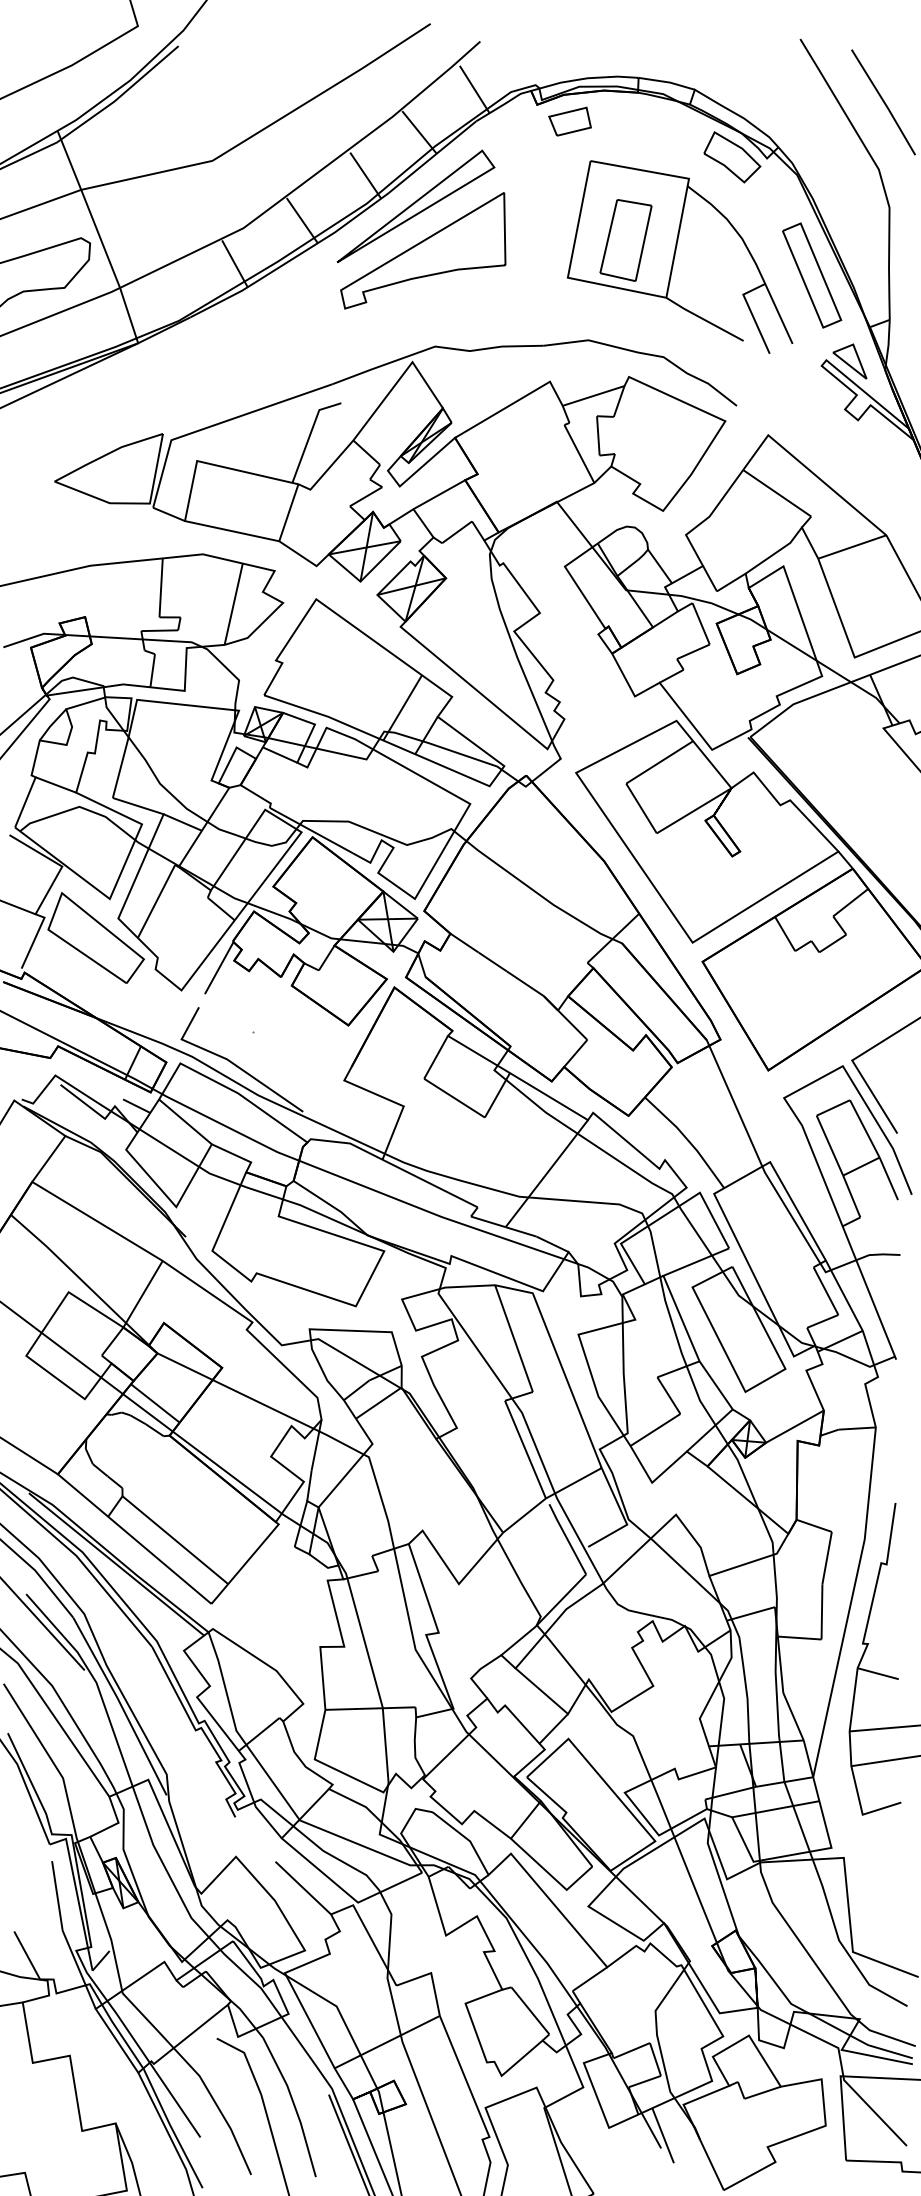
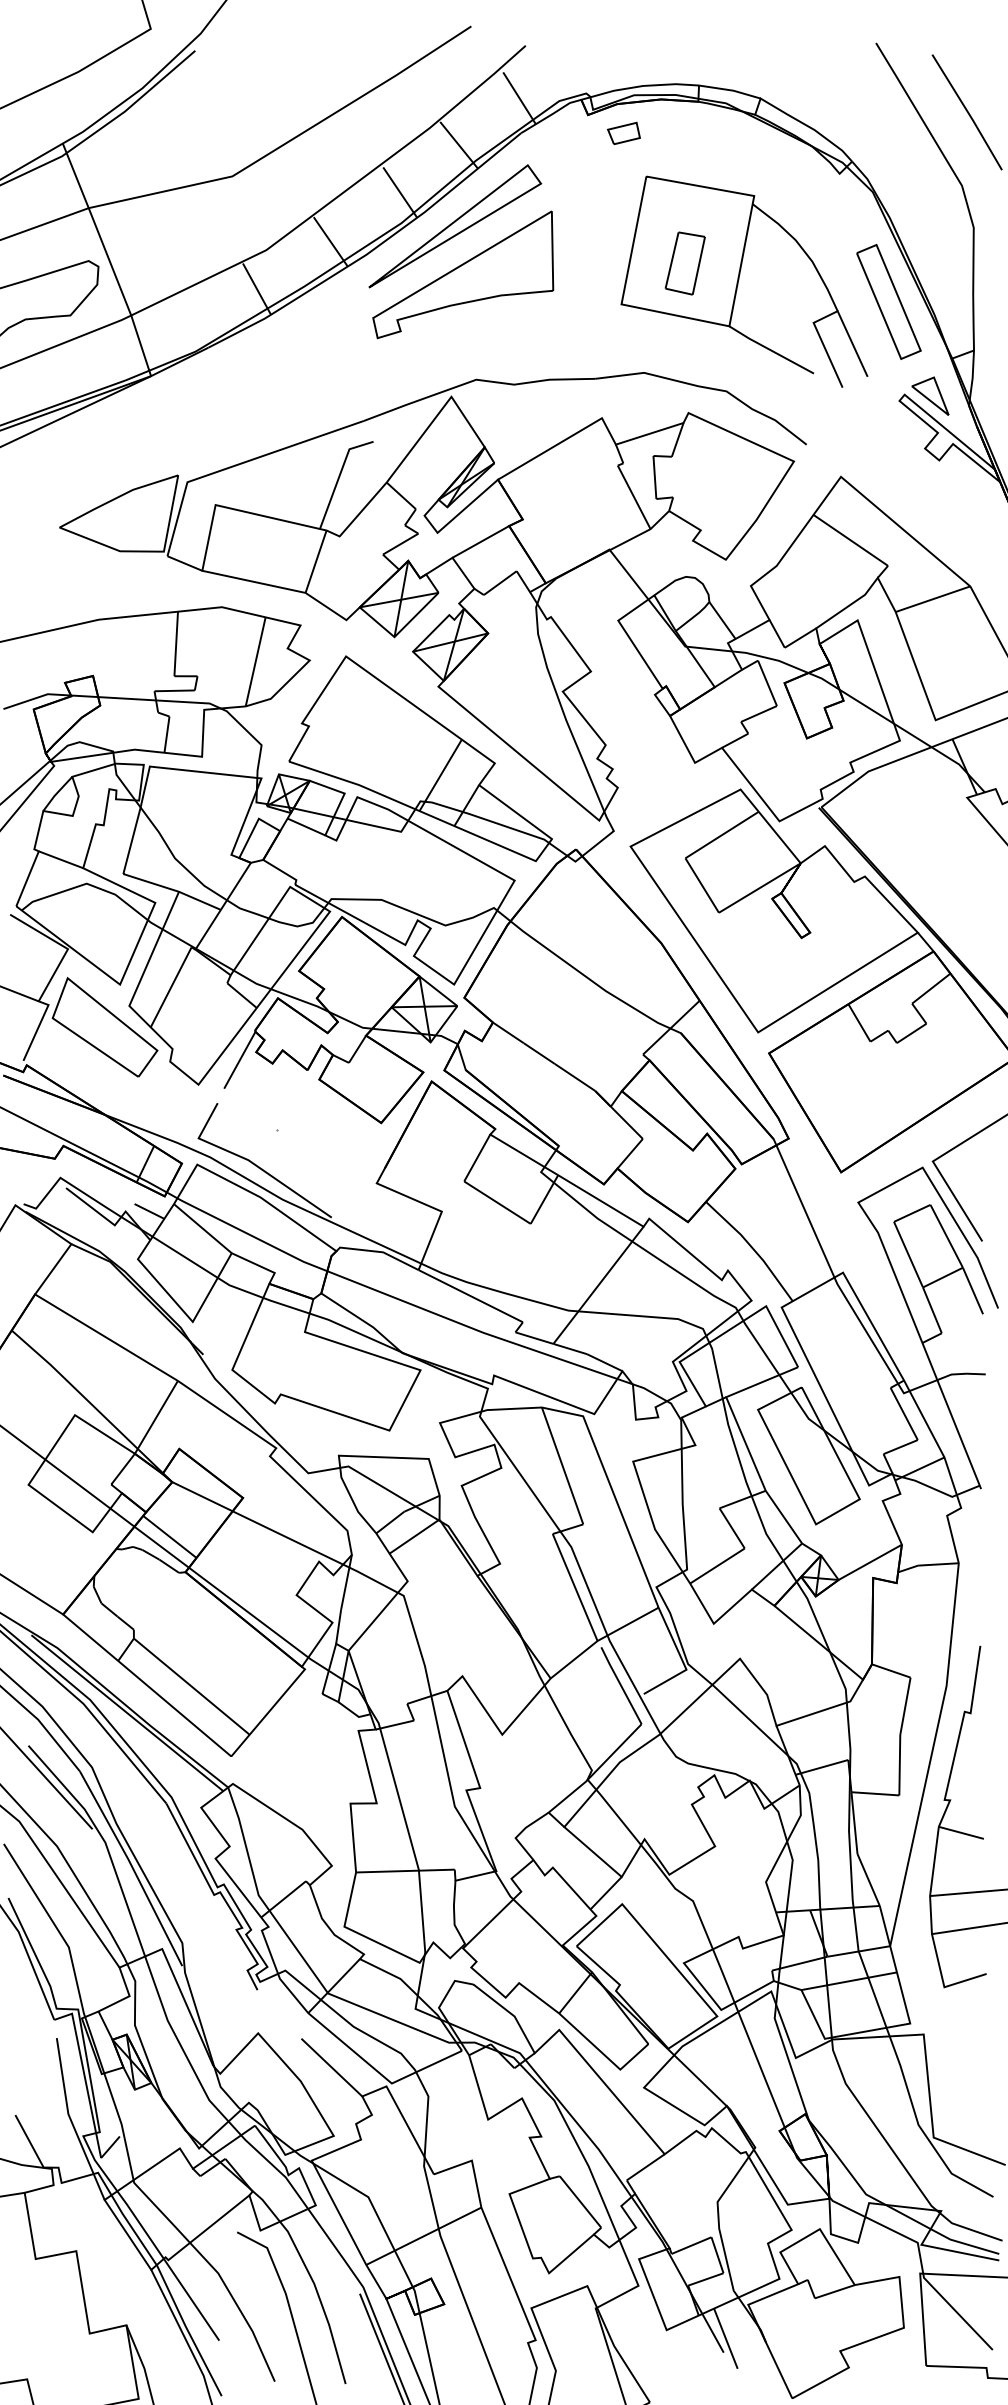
part: (569, 121) -> (623, 133), size x0.7
part: (732, 157) -> (801, 172), removed
part: (626, 240) -> (685, 263), size x0.7

